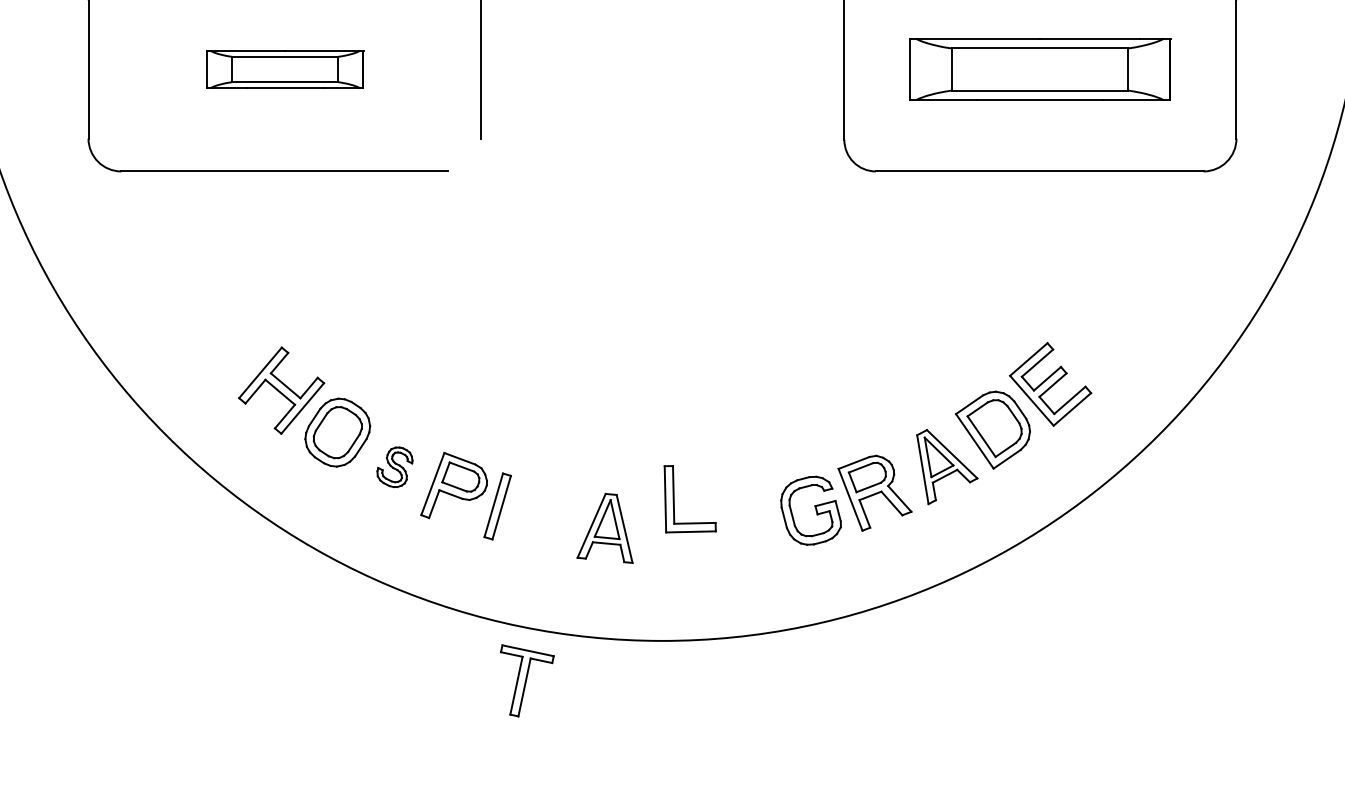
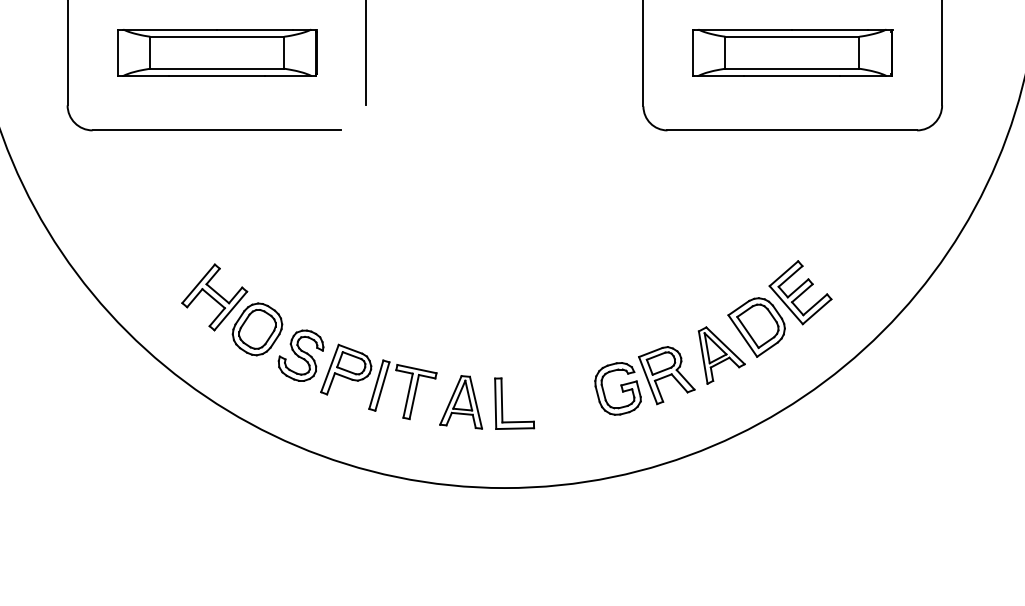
part: (285, 69) -> (217, 52), size x1.67
part: (394, 467) -> (300, 355), size x1.67
part: (674, 499) -> (502, 403), moved
part: (527, 680) -> (416, 391), moved

